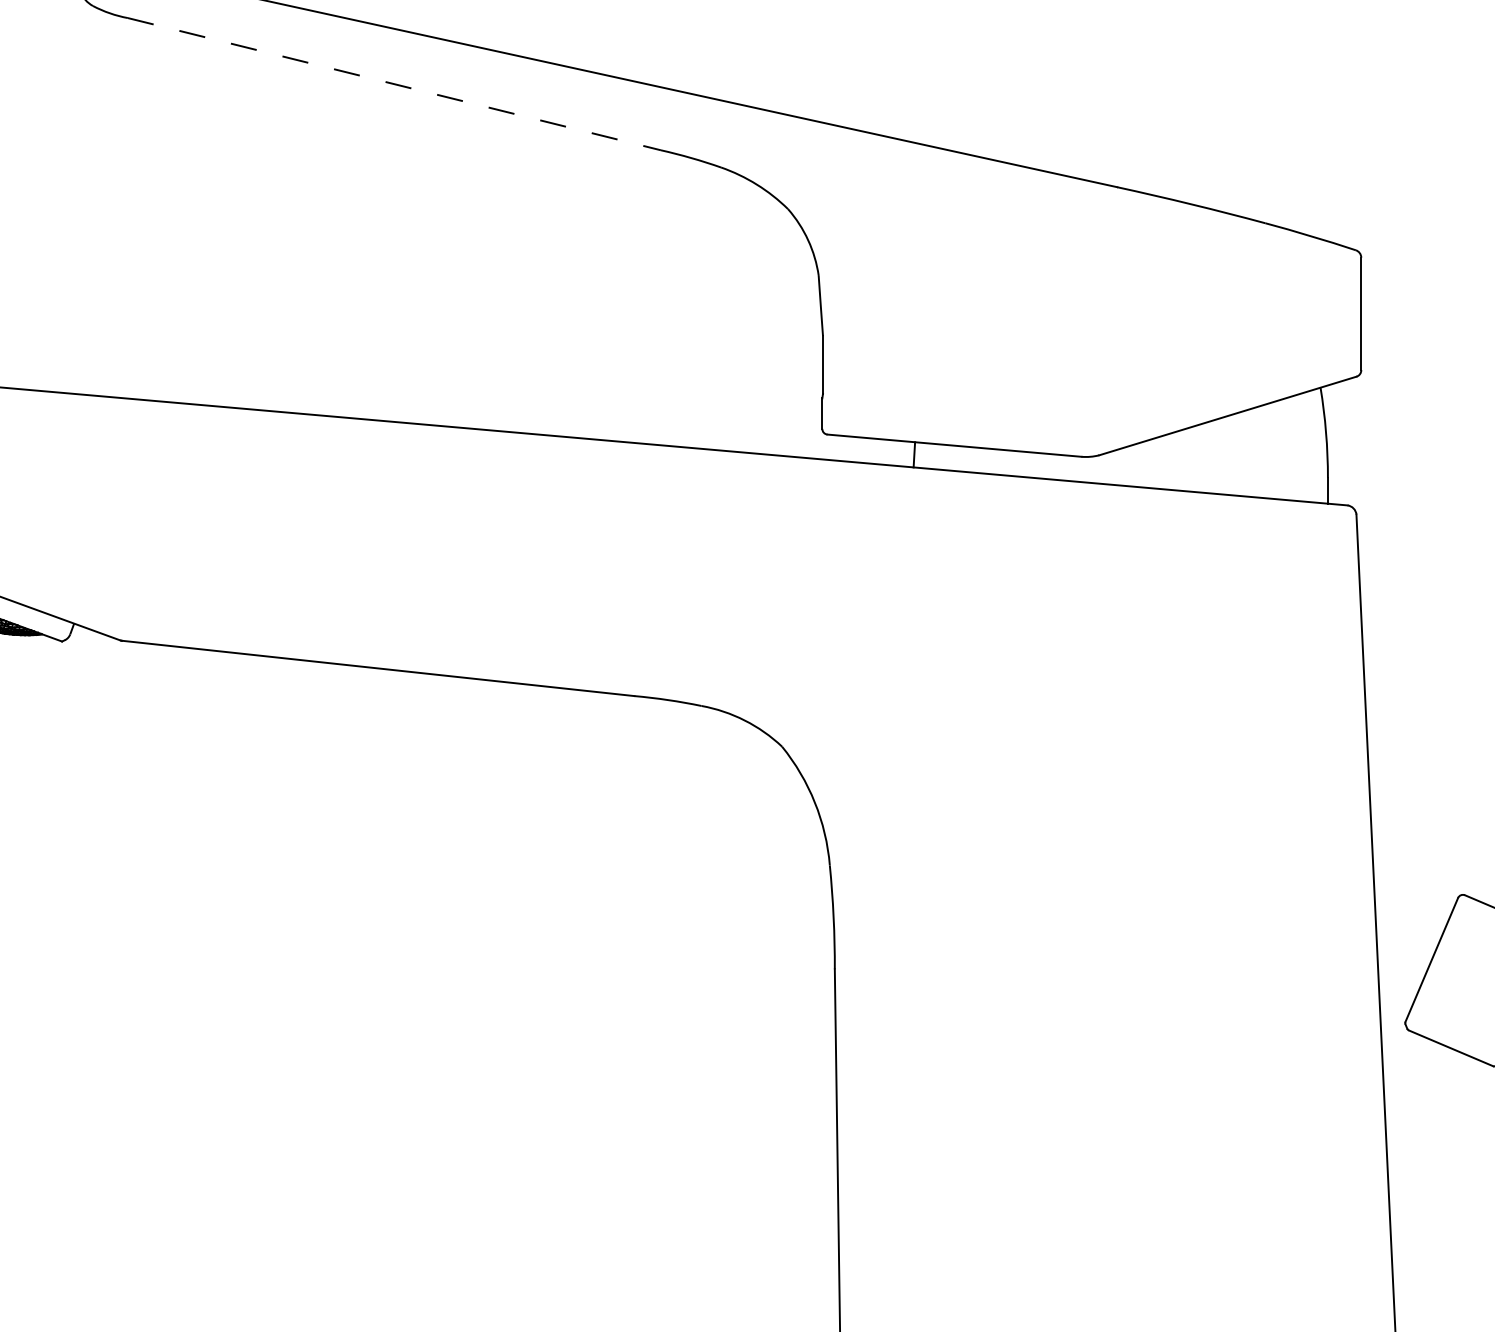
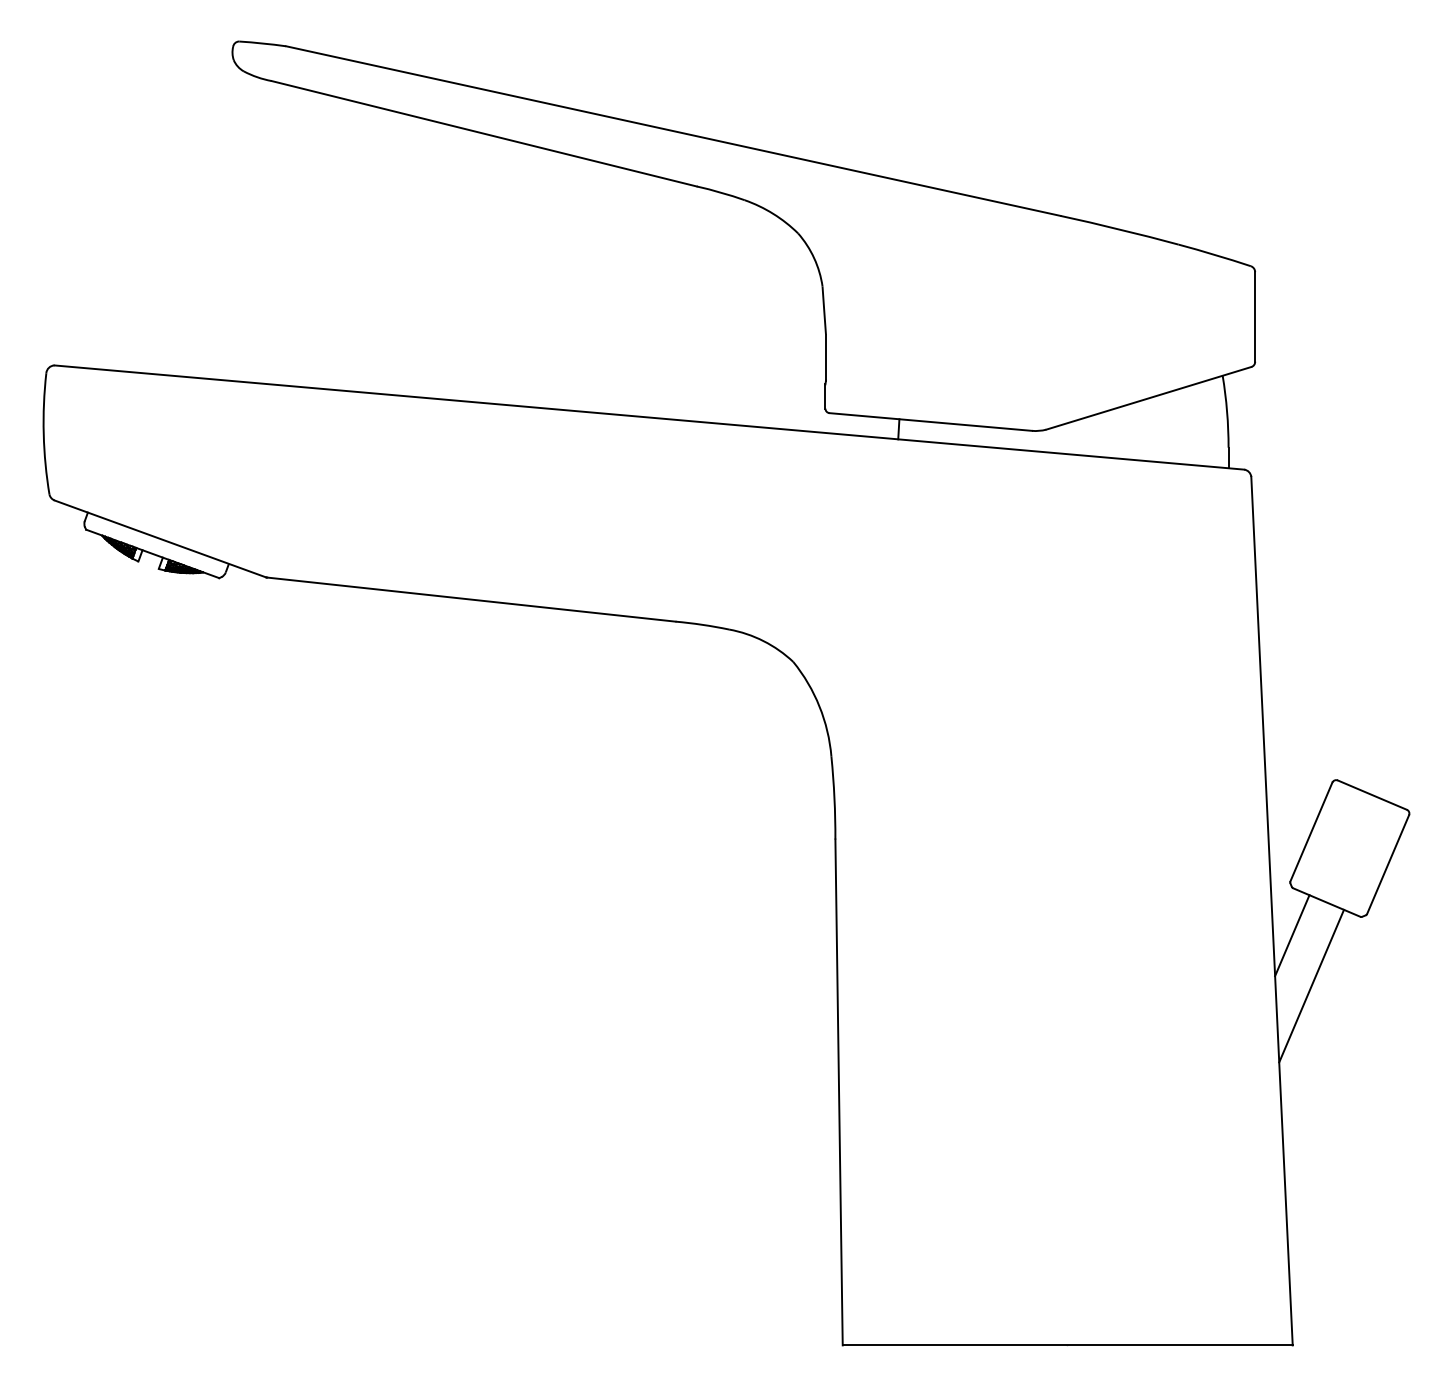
line: (394, 83) -> (484, 133), dashed -> solid
line: (1408, 1089) -> (1292, 935), added
line: (1431, 1152) -> (1311, 985), added

